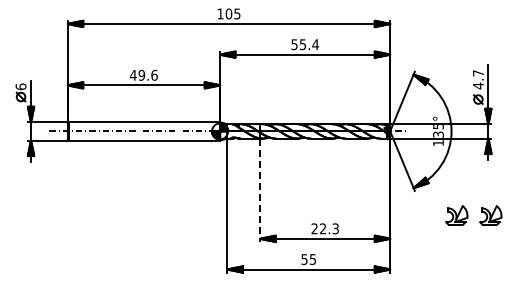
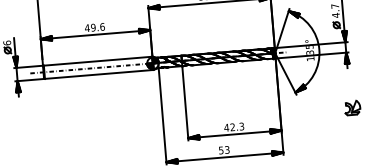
line: (260, 190) -> (185, 103), dashed -> solid
part: (456, 215) -> (327, 109), removed
text: (314, 228) -> (226, 127), 22.3 -> 42.3
text: (312, 258) -> (226, 149), 55 -> 53

